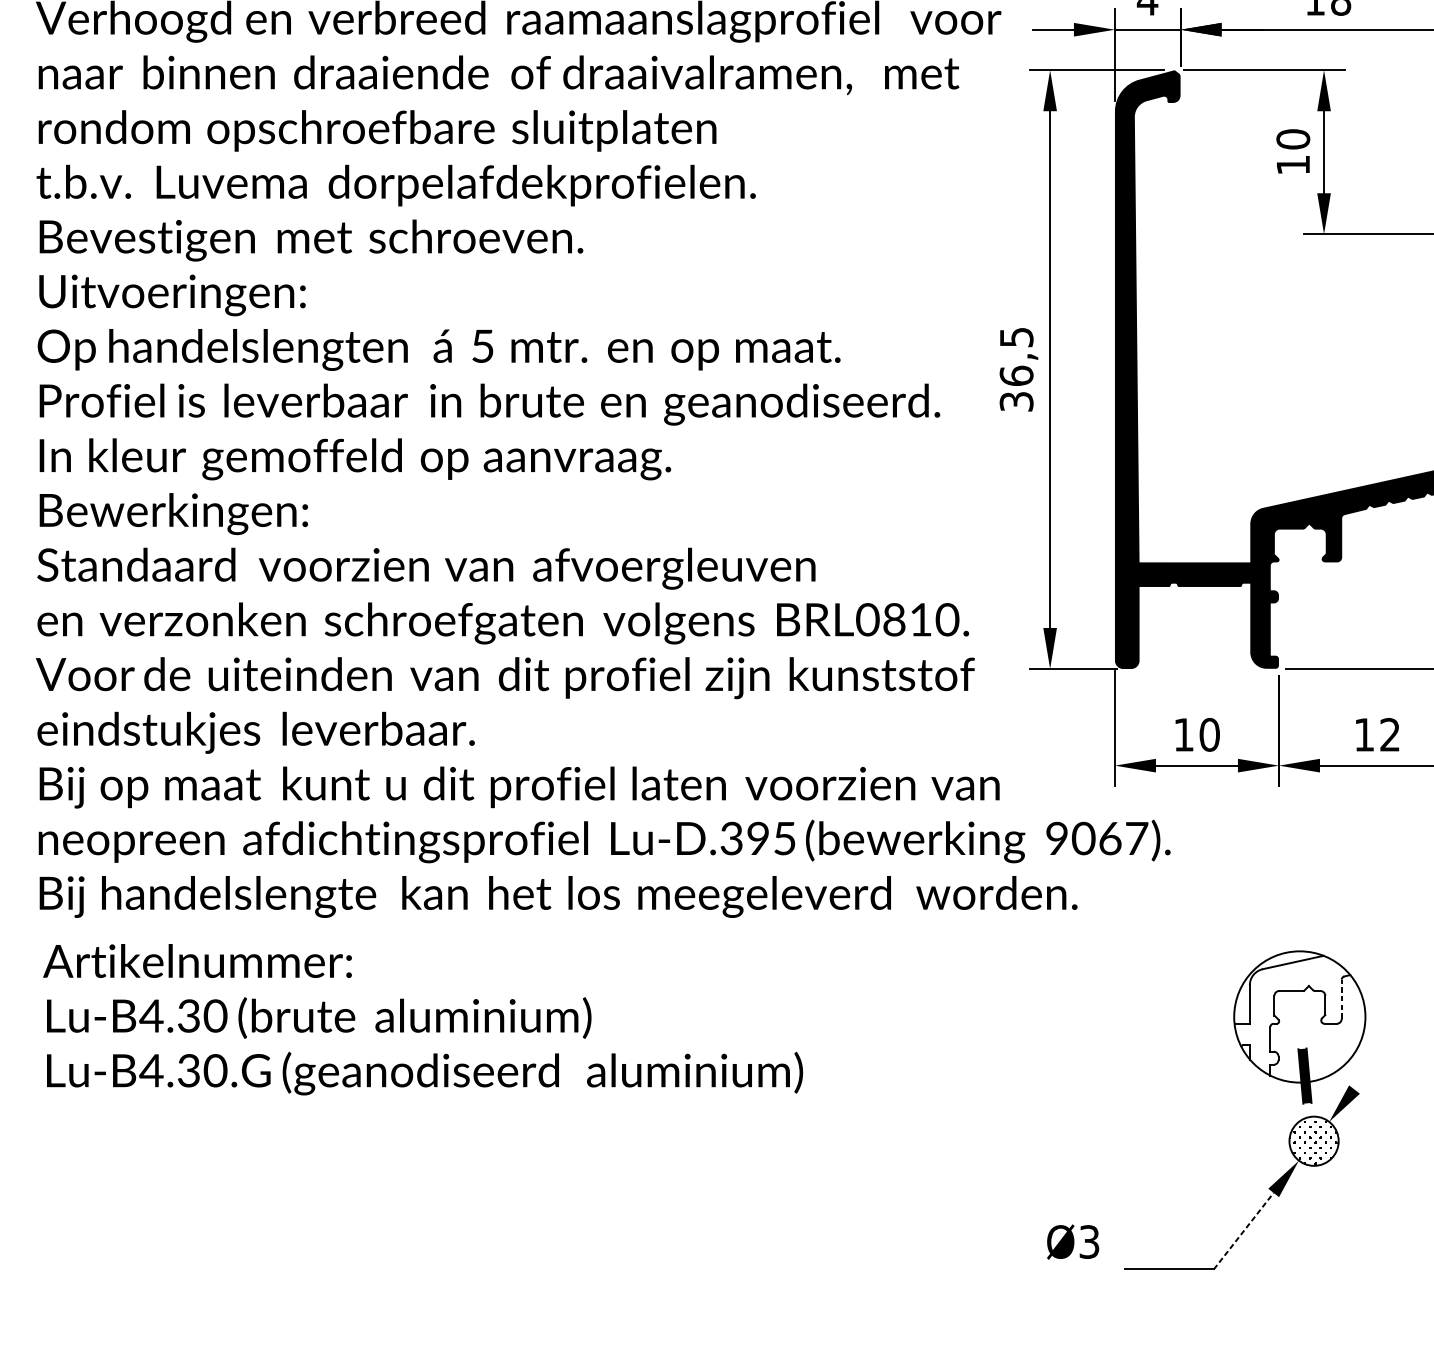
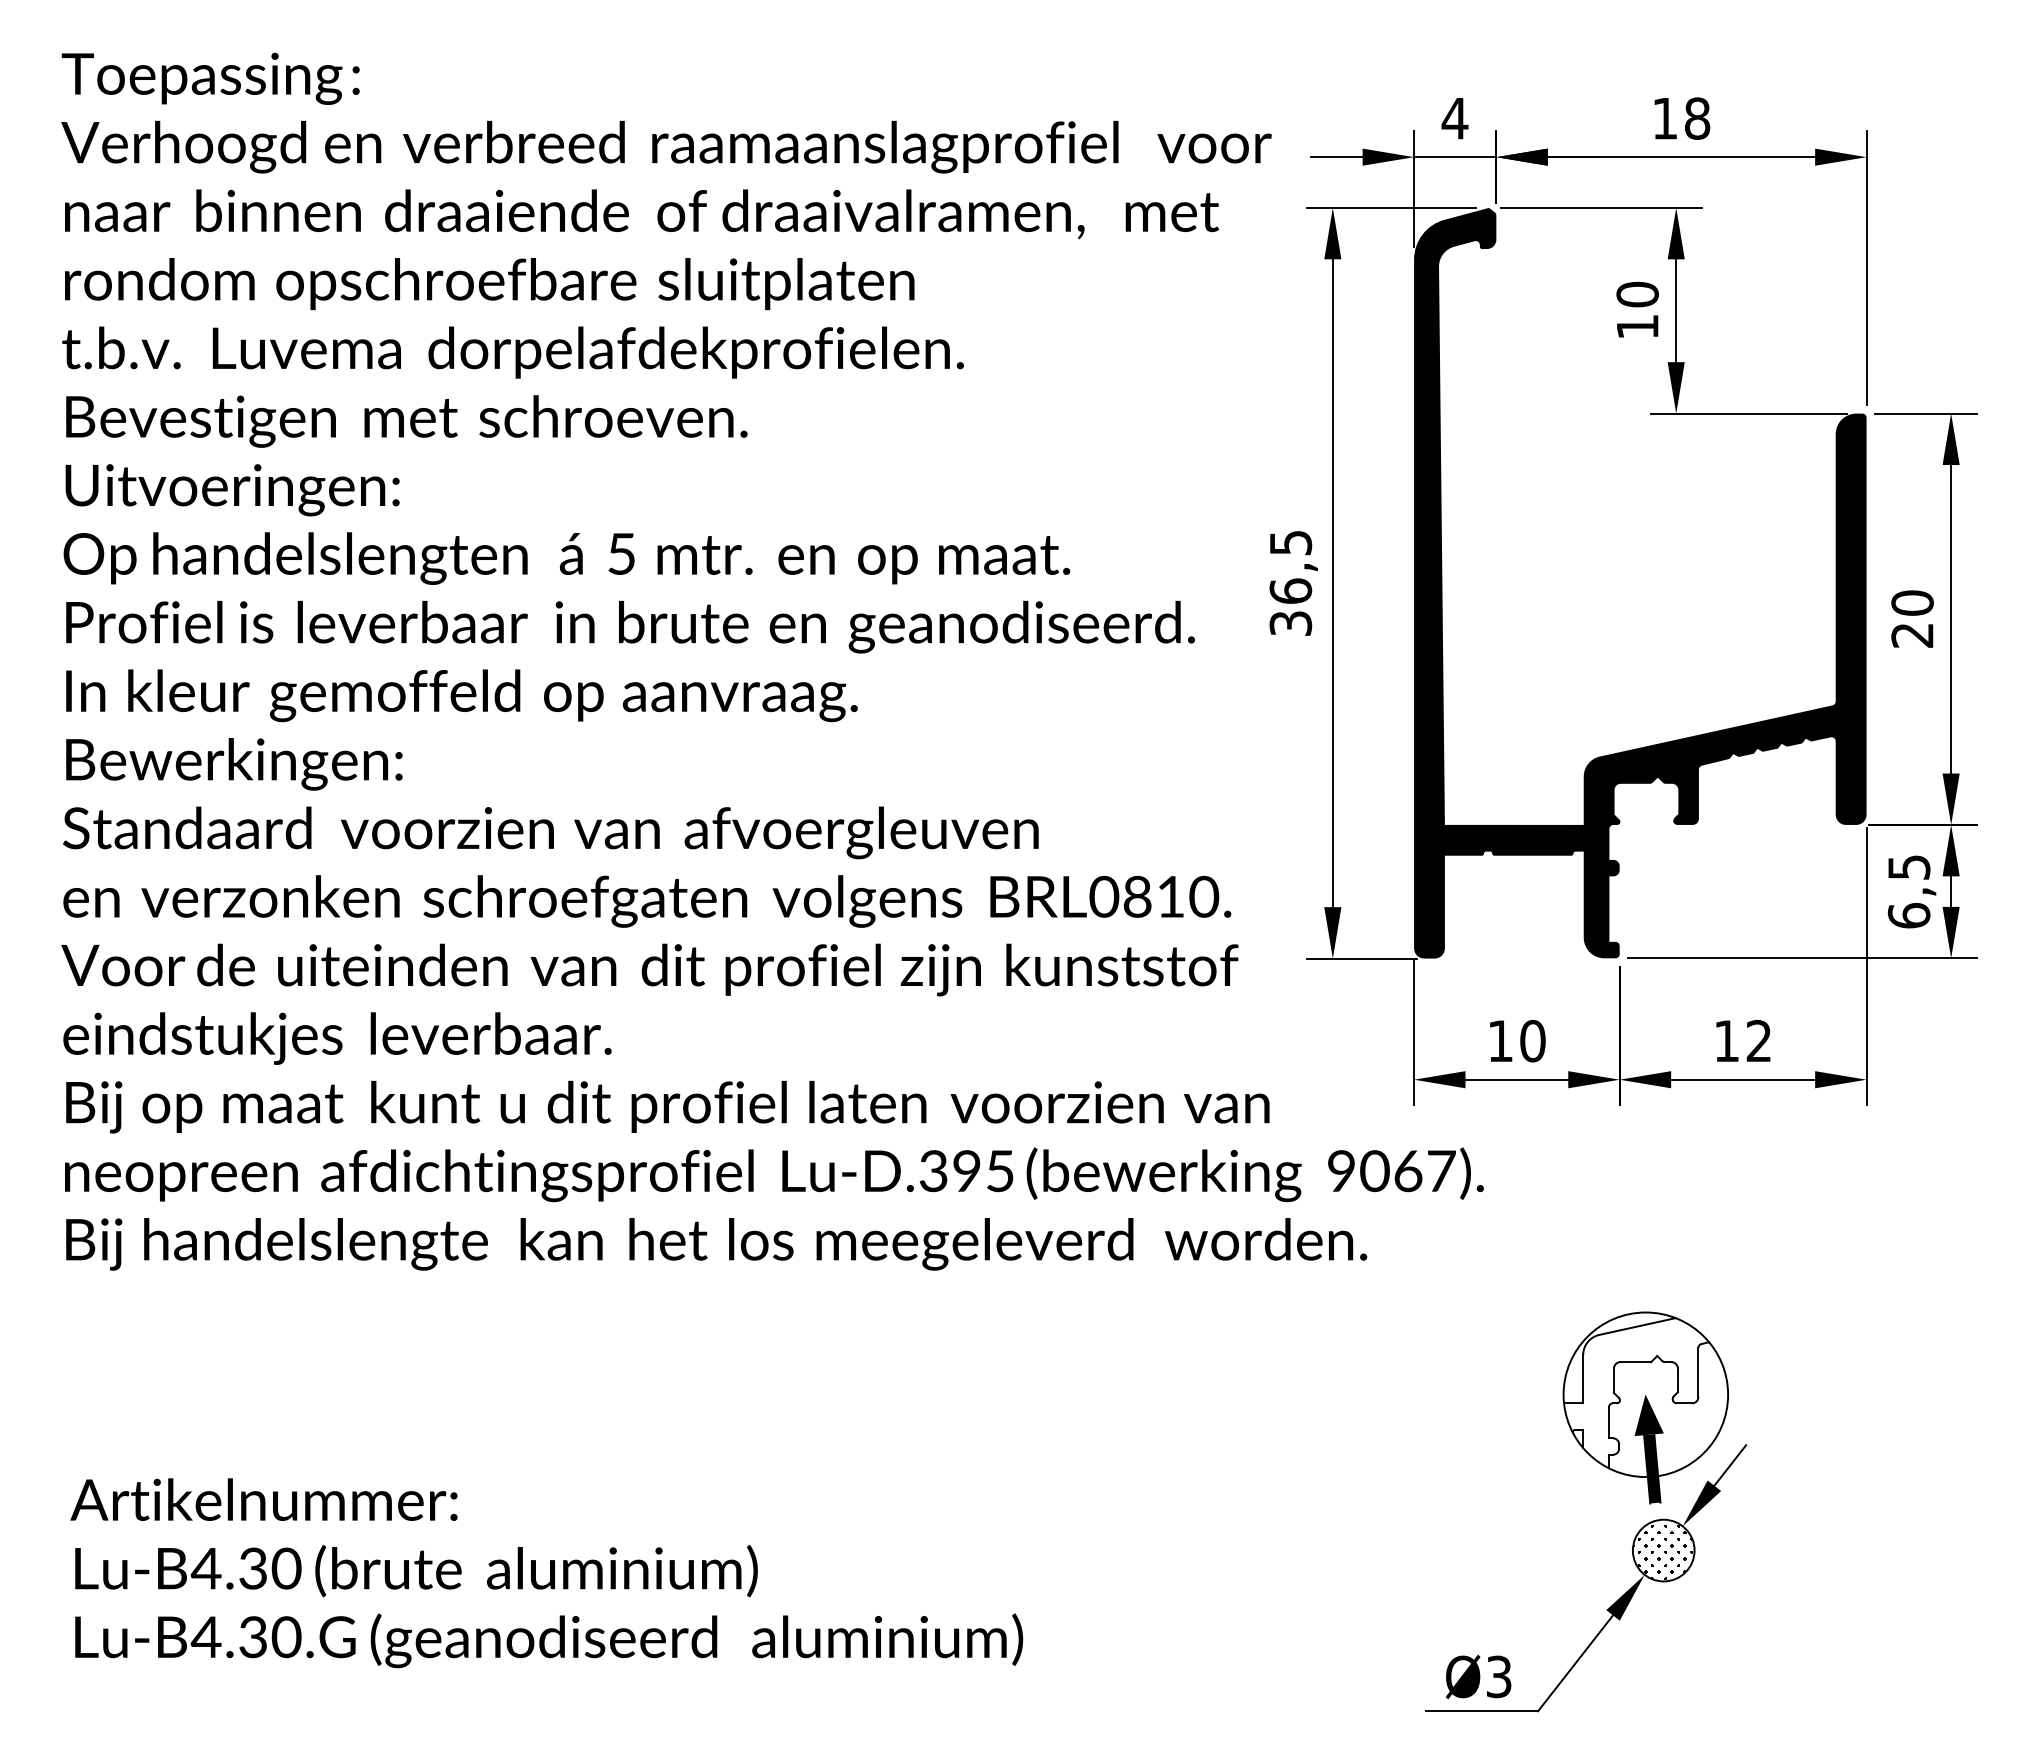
line: (1341, 999) -> (1698, 1372), dashed -> solid
text: (422, 1019) -> (546, 1573), moved
fill: (1301, 1033) -> (1648, 1415), added
line: (1367, 1073) -> (1730, 1465), added
line: (1243, 1231) -> (1575, 1663), dashed -> solid
text: (1073, 1241) -> (1478, 1676), moved

